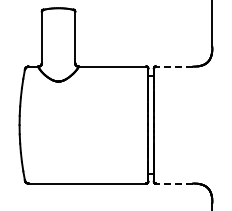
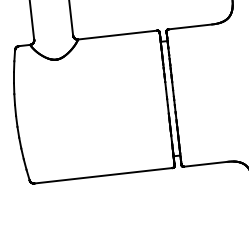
line: (174, 66) -> (190, 26), dashed -> solid
line: (174, 183) -> (205, 164), dashed -> solid

